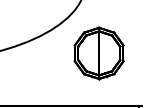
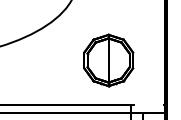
part: (99, 53) -> (108, 60), moved

